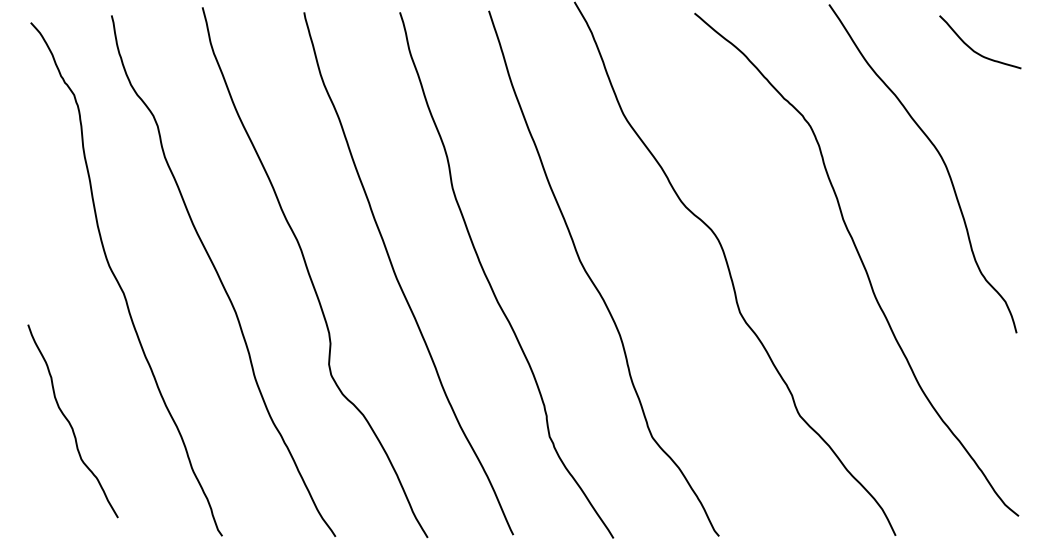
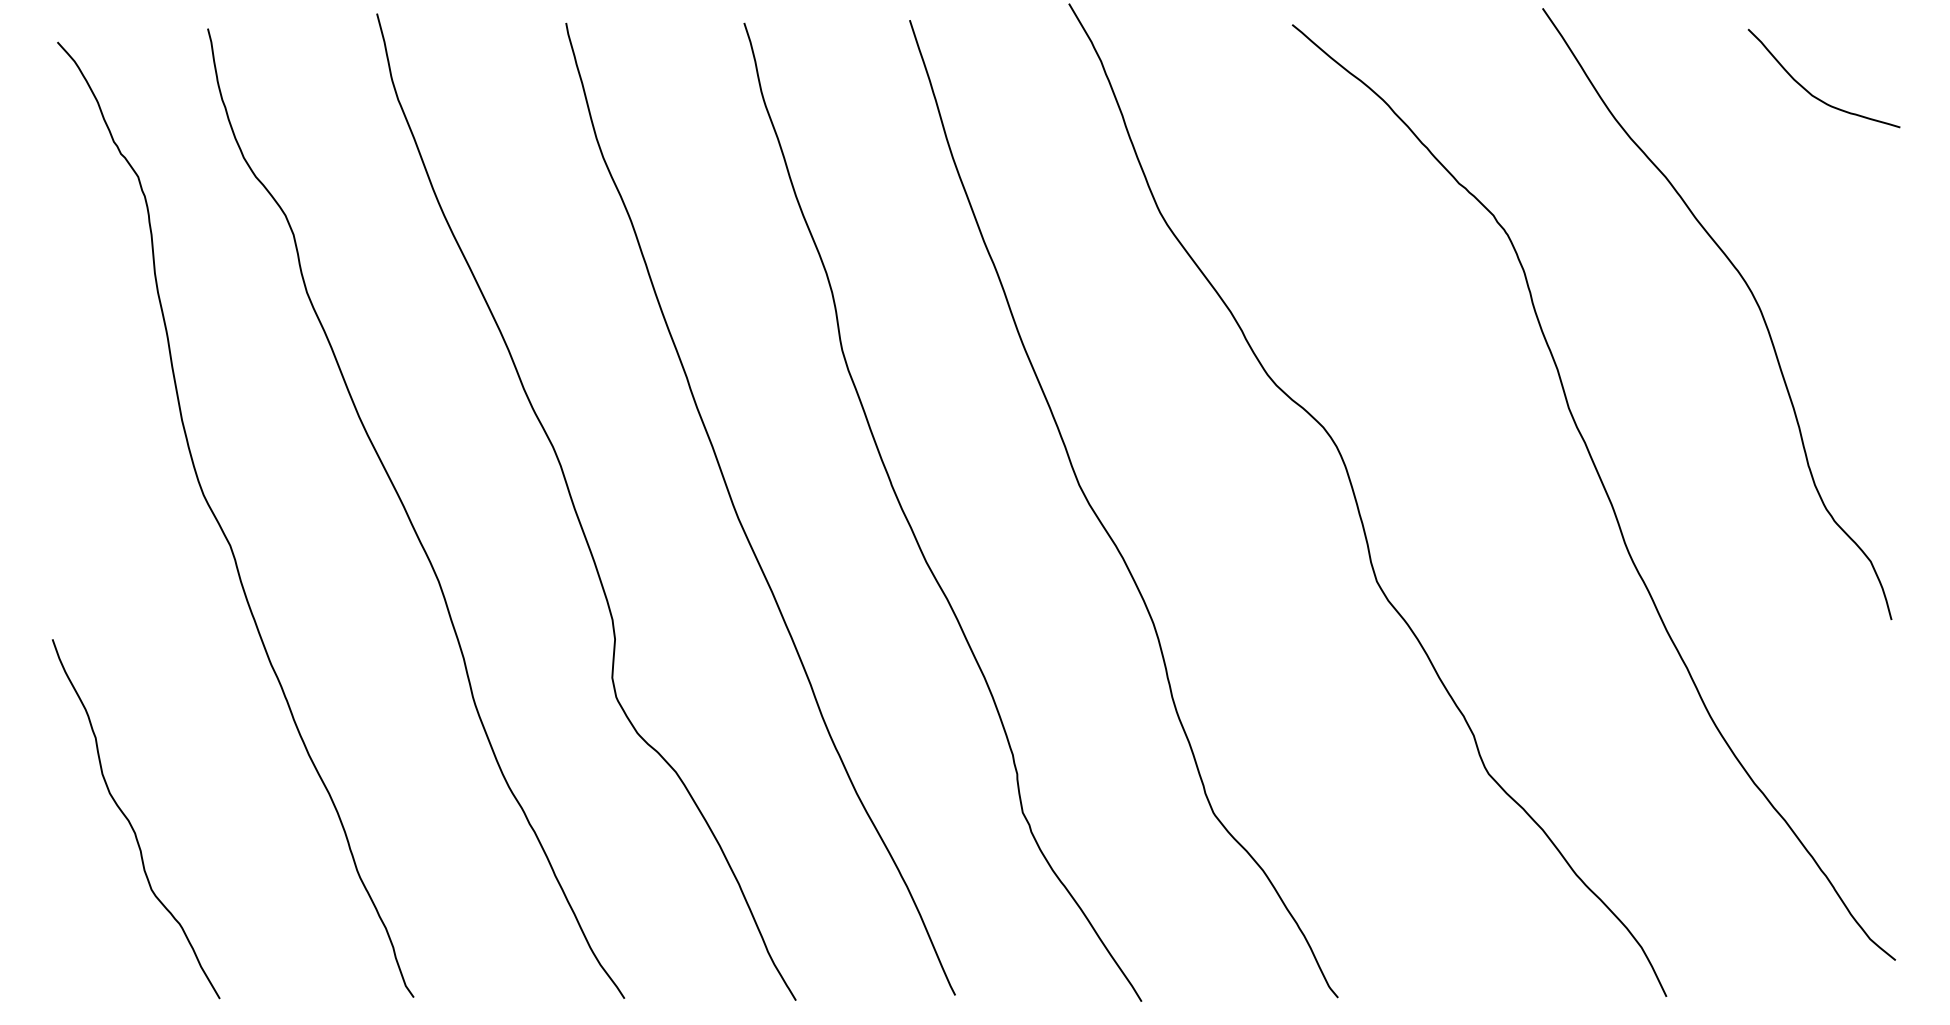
curve: (70, 422) -> (131, 821), moved

